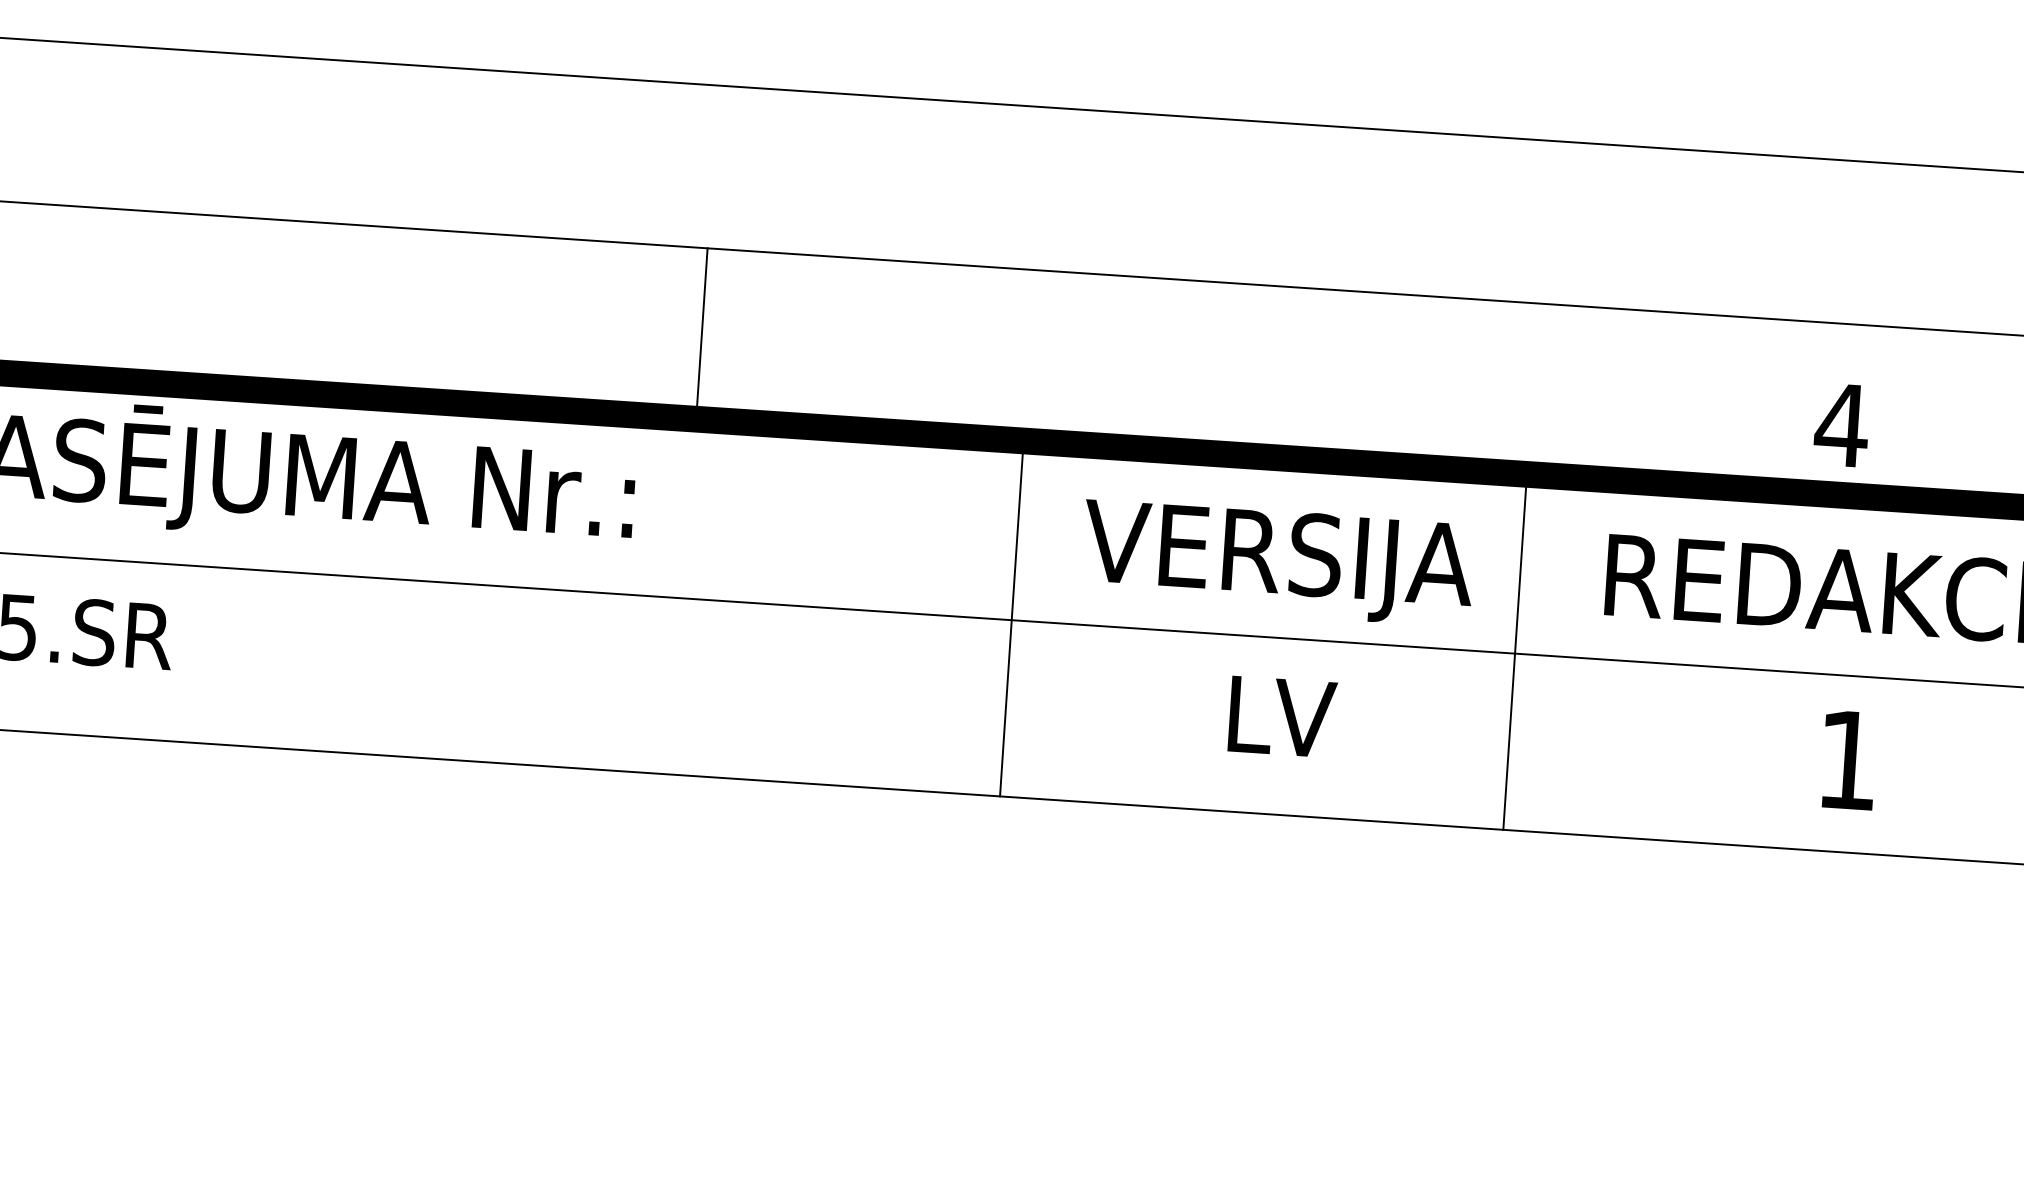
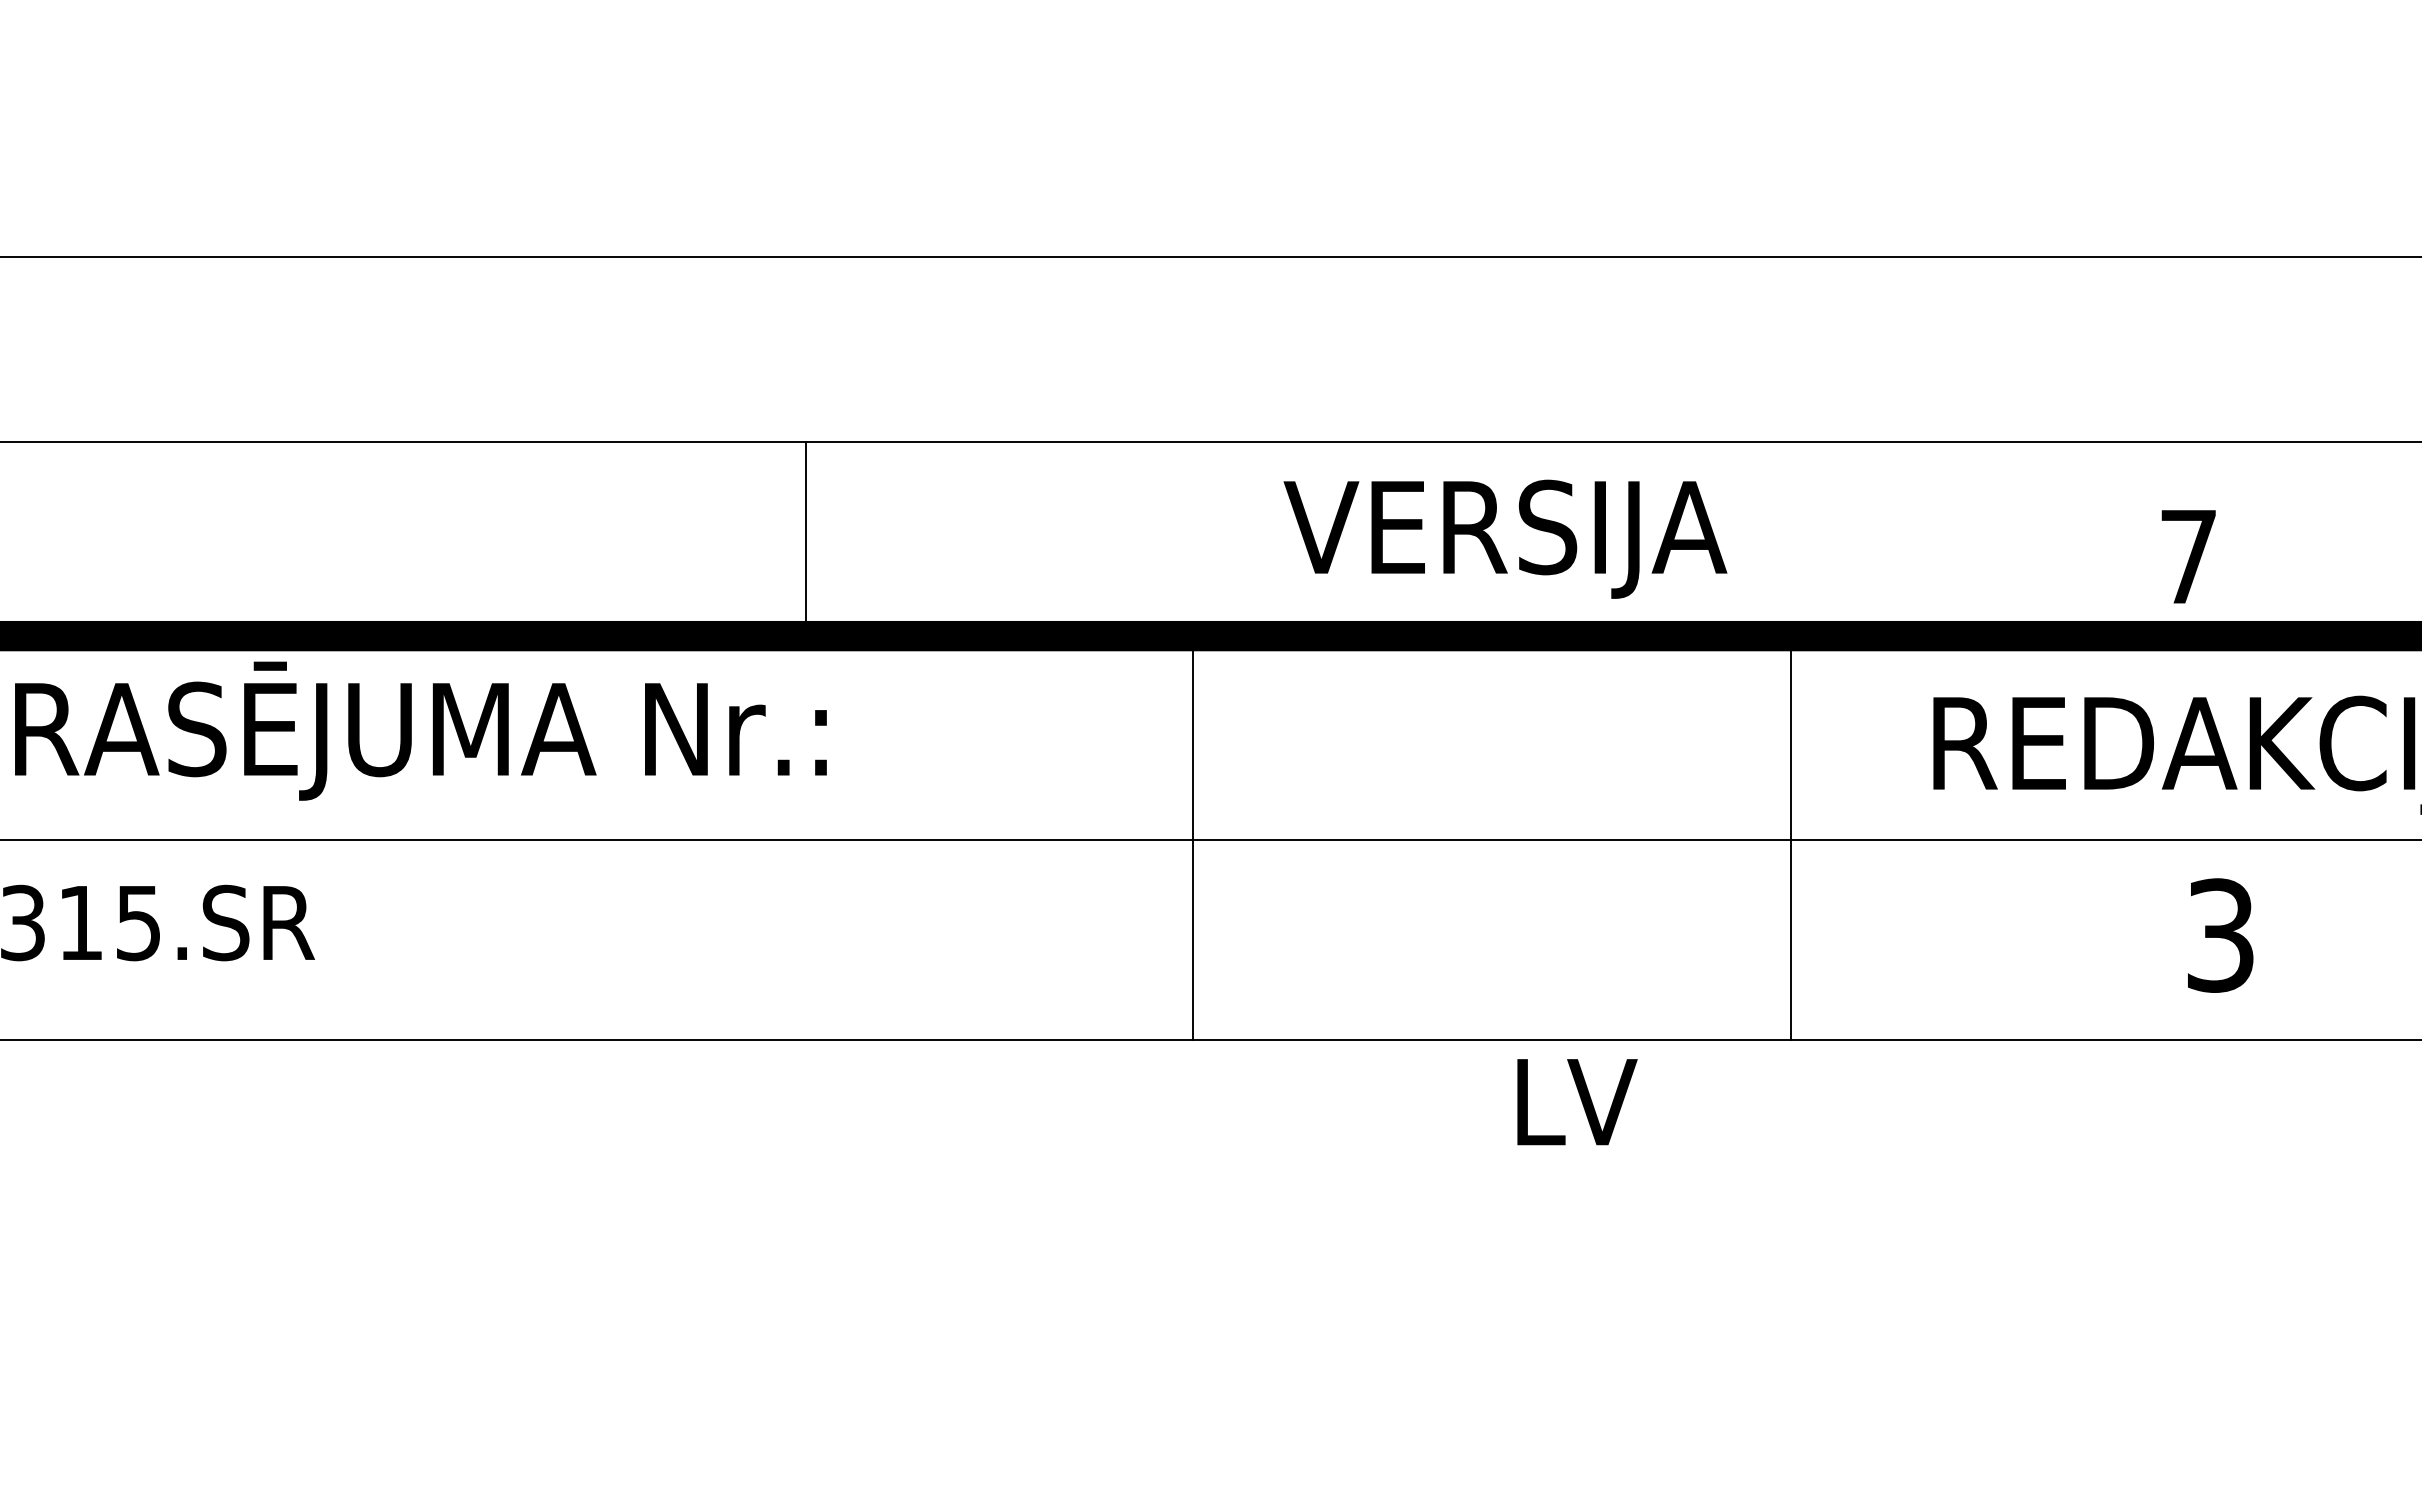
line: (702, 328) -> (806, 533), moved
text: (1841, 424) -> (2188, 556), 4 -> 7
text: (1277, 562) -> (1505, 538), moved
line: (1011, 618) -> (1193, 838), moved
line: (1514, 652) -> (1790, 838), moved
text: (1282, 717) -> (1577, 1102), moved
text: (1847, 760) -> (2220, 935), 1 -> 3

